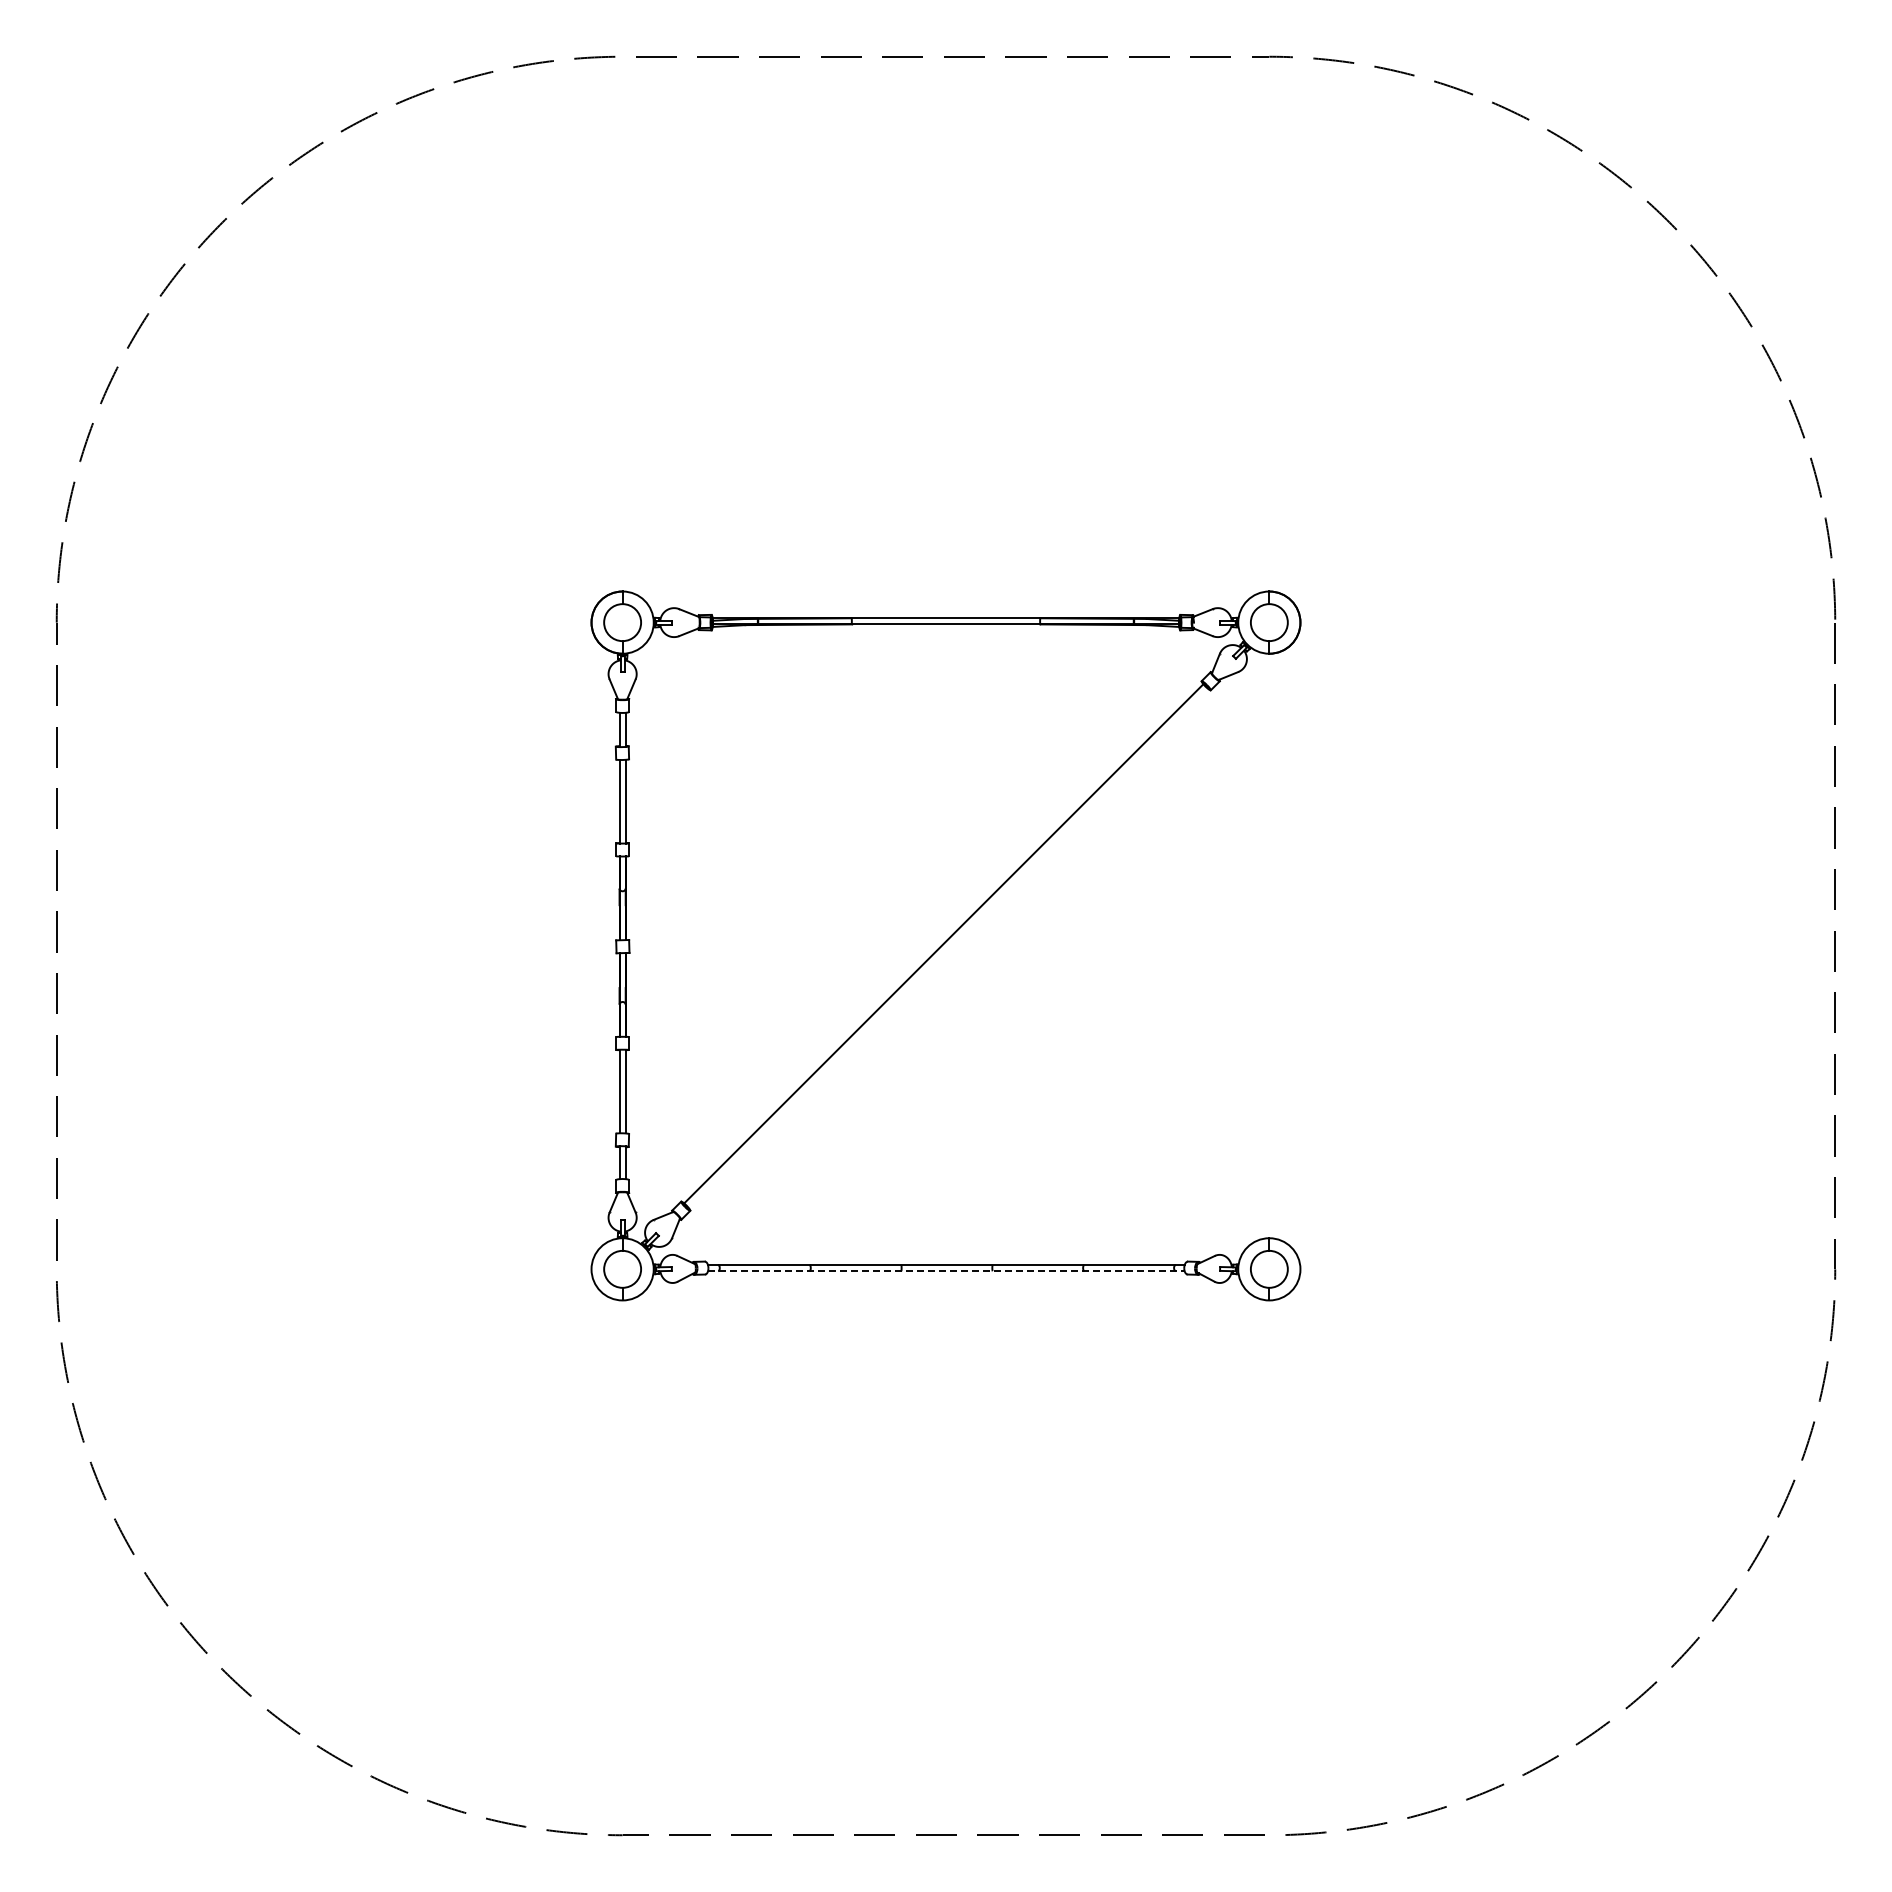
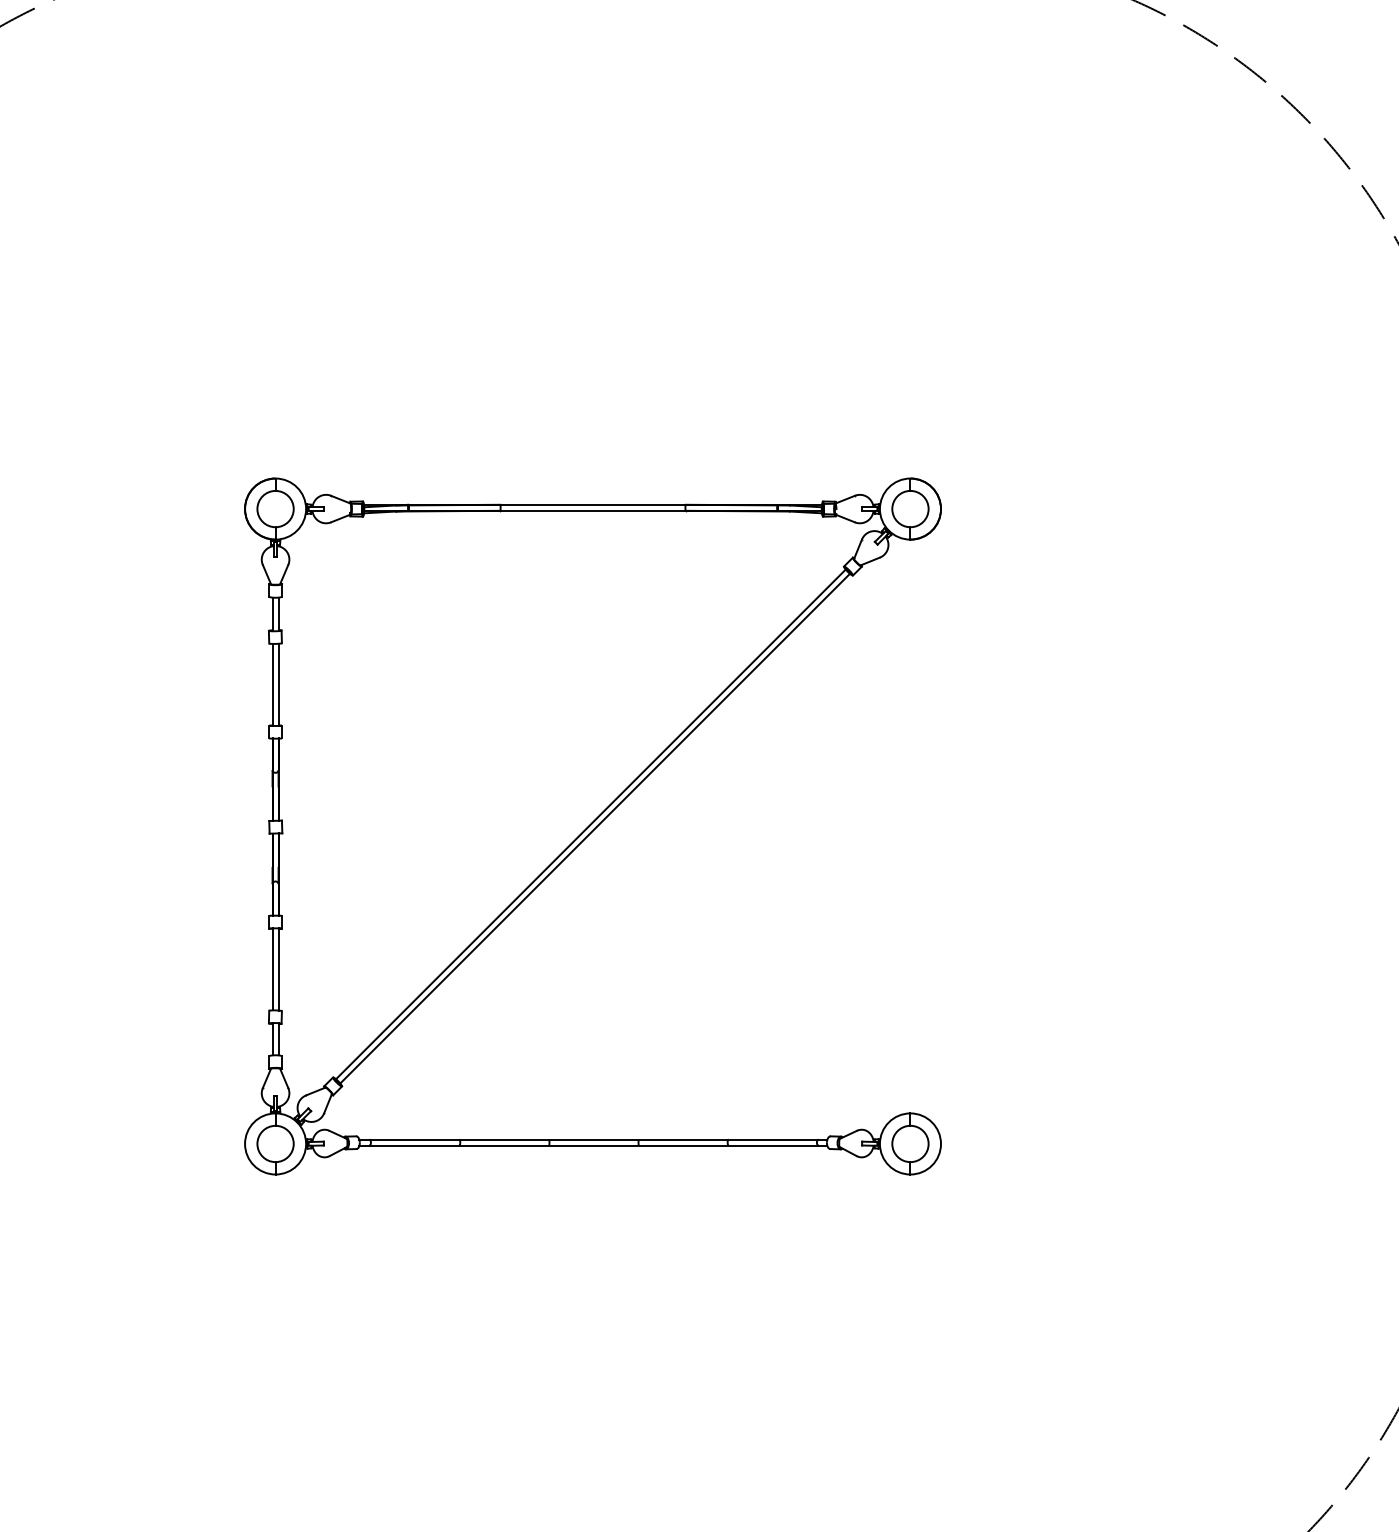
line: (947, 947) -> (594, 828), added
line: (946, 1271) -> (593, 1146), dashed -> solid

